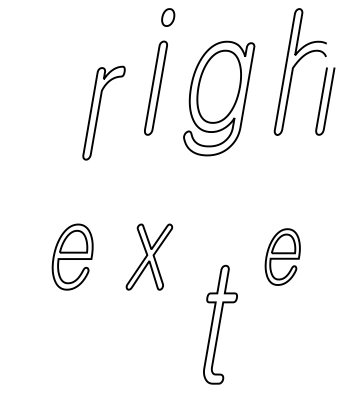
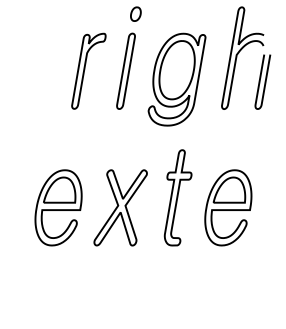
part: (103, 112) -> (88, 70), moved
part: (72, 256) -> (58, 207), size x1.43
part: (149, 256) -> (120, 207), size x1.43
part: (282, 256) -> (228, 207), size x1.67
part: (220, 324) -> (178, 197), moved

